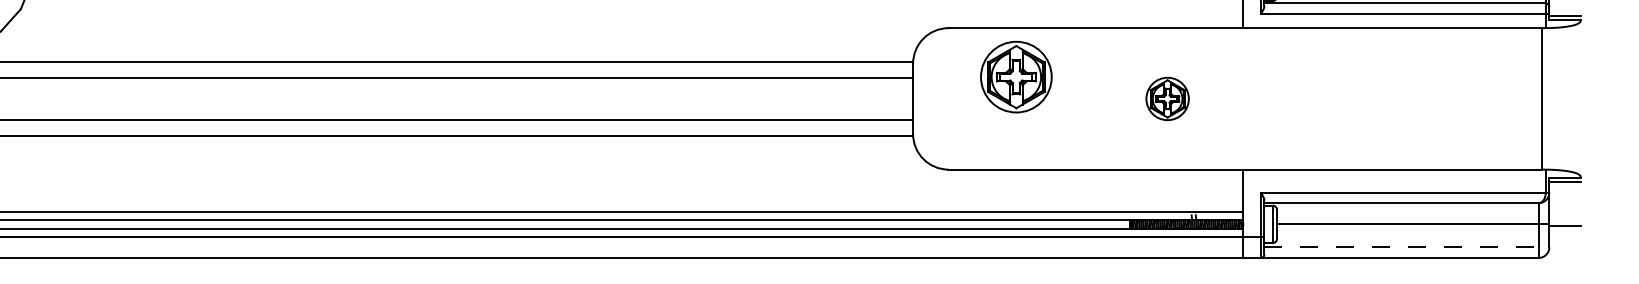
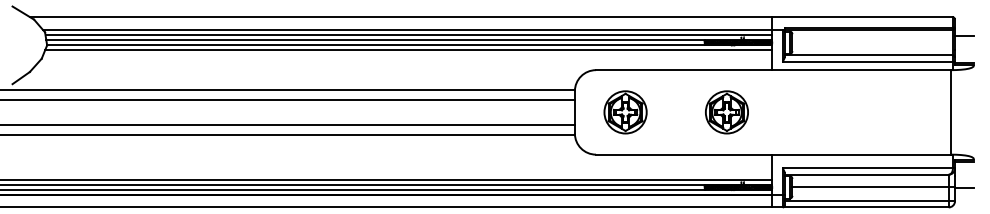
part: (1016, 77) -> (625, 112), moved
part: (1166, 99) -> (726, 112), size x1.67
line: (1407, 247) -> (870, 201), dashed -> solid

